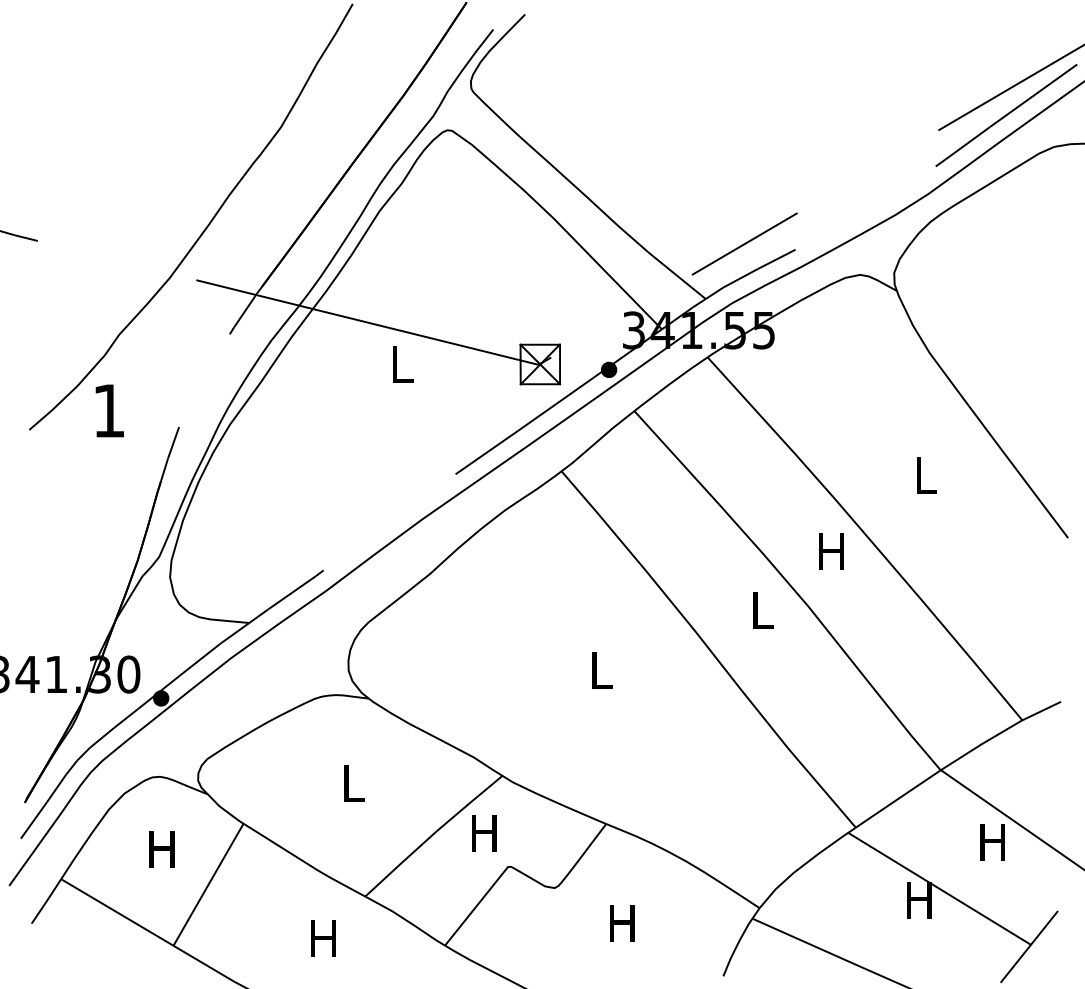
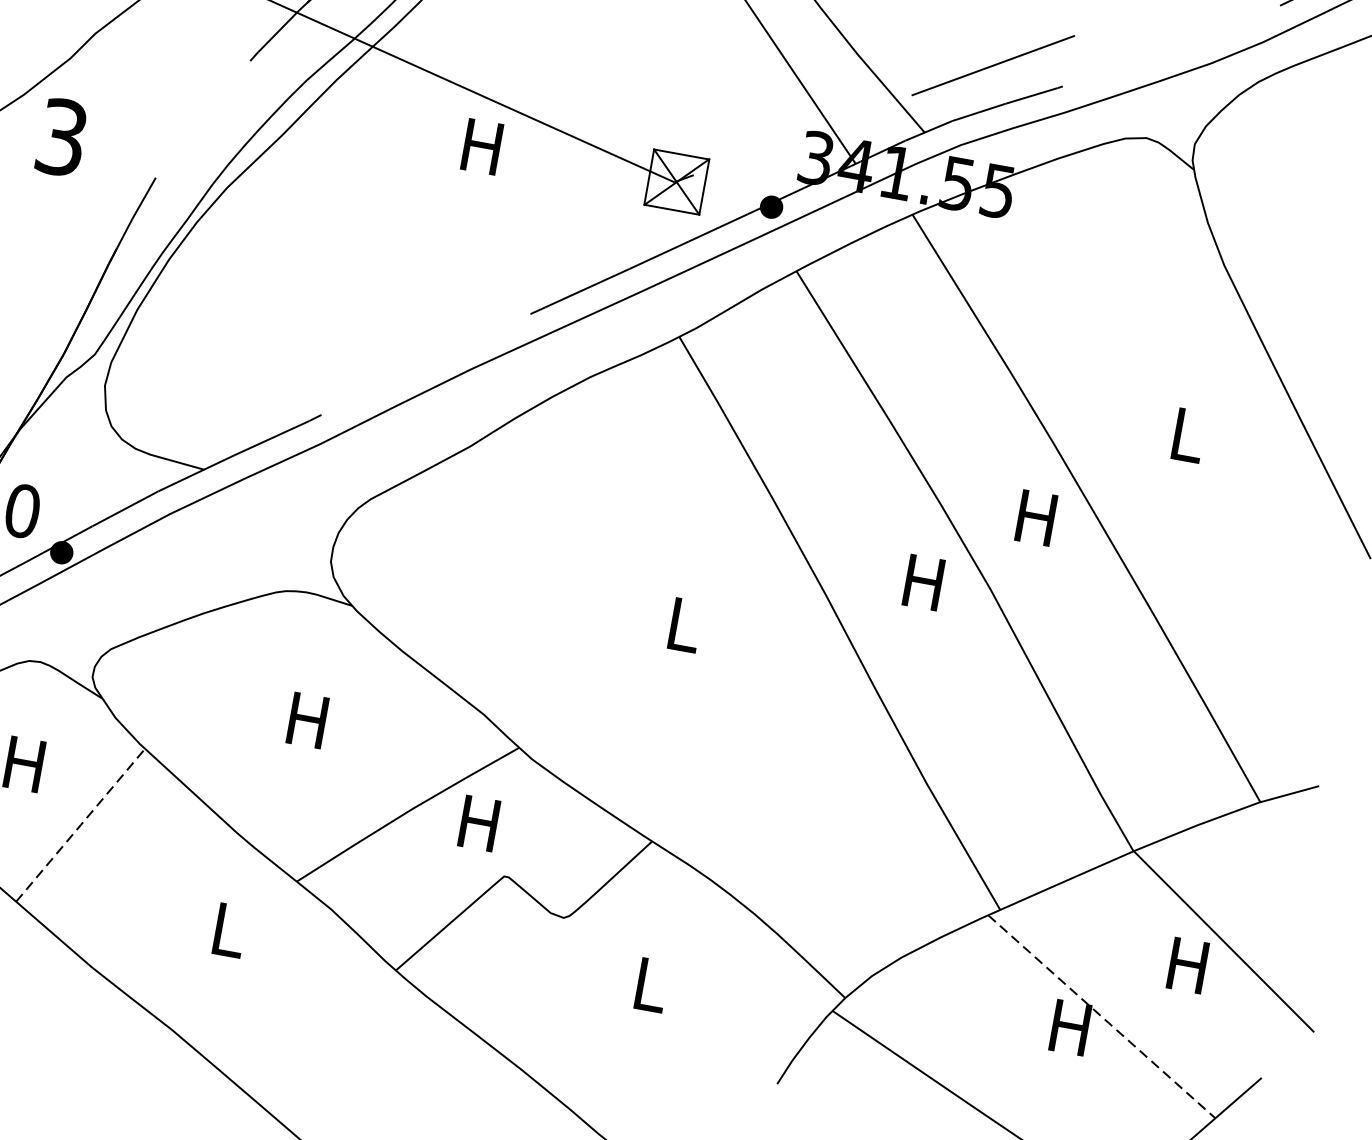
text: (401, 364) -> (482, 146), L -> H
text: (108, 410) -> (61, 136), 1 -> 3
text: (761, 610) -> (923, 582), L -> H
text: (352, 783) -> (307, 720), L -> H
line: (208, 884) -> (80, 824), solid -> dashed
line: (939, 888) -> (1101, 1016), solid -> dashed
text: (622, 923) -> (649, 984), H -> L
text: (323, 938) -> (227, 929), H -> L

